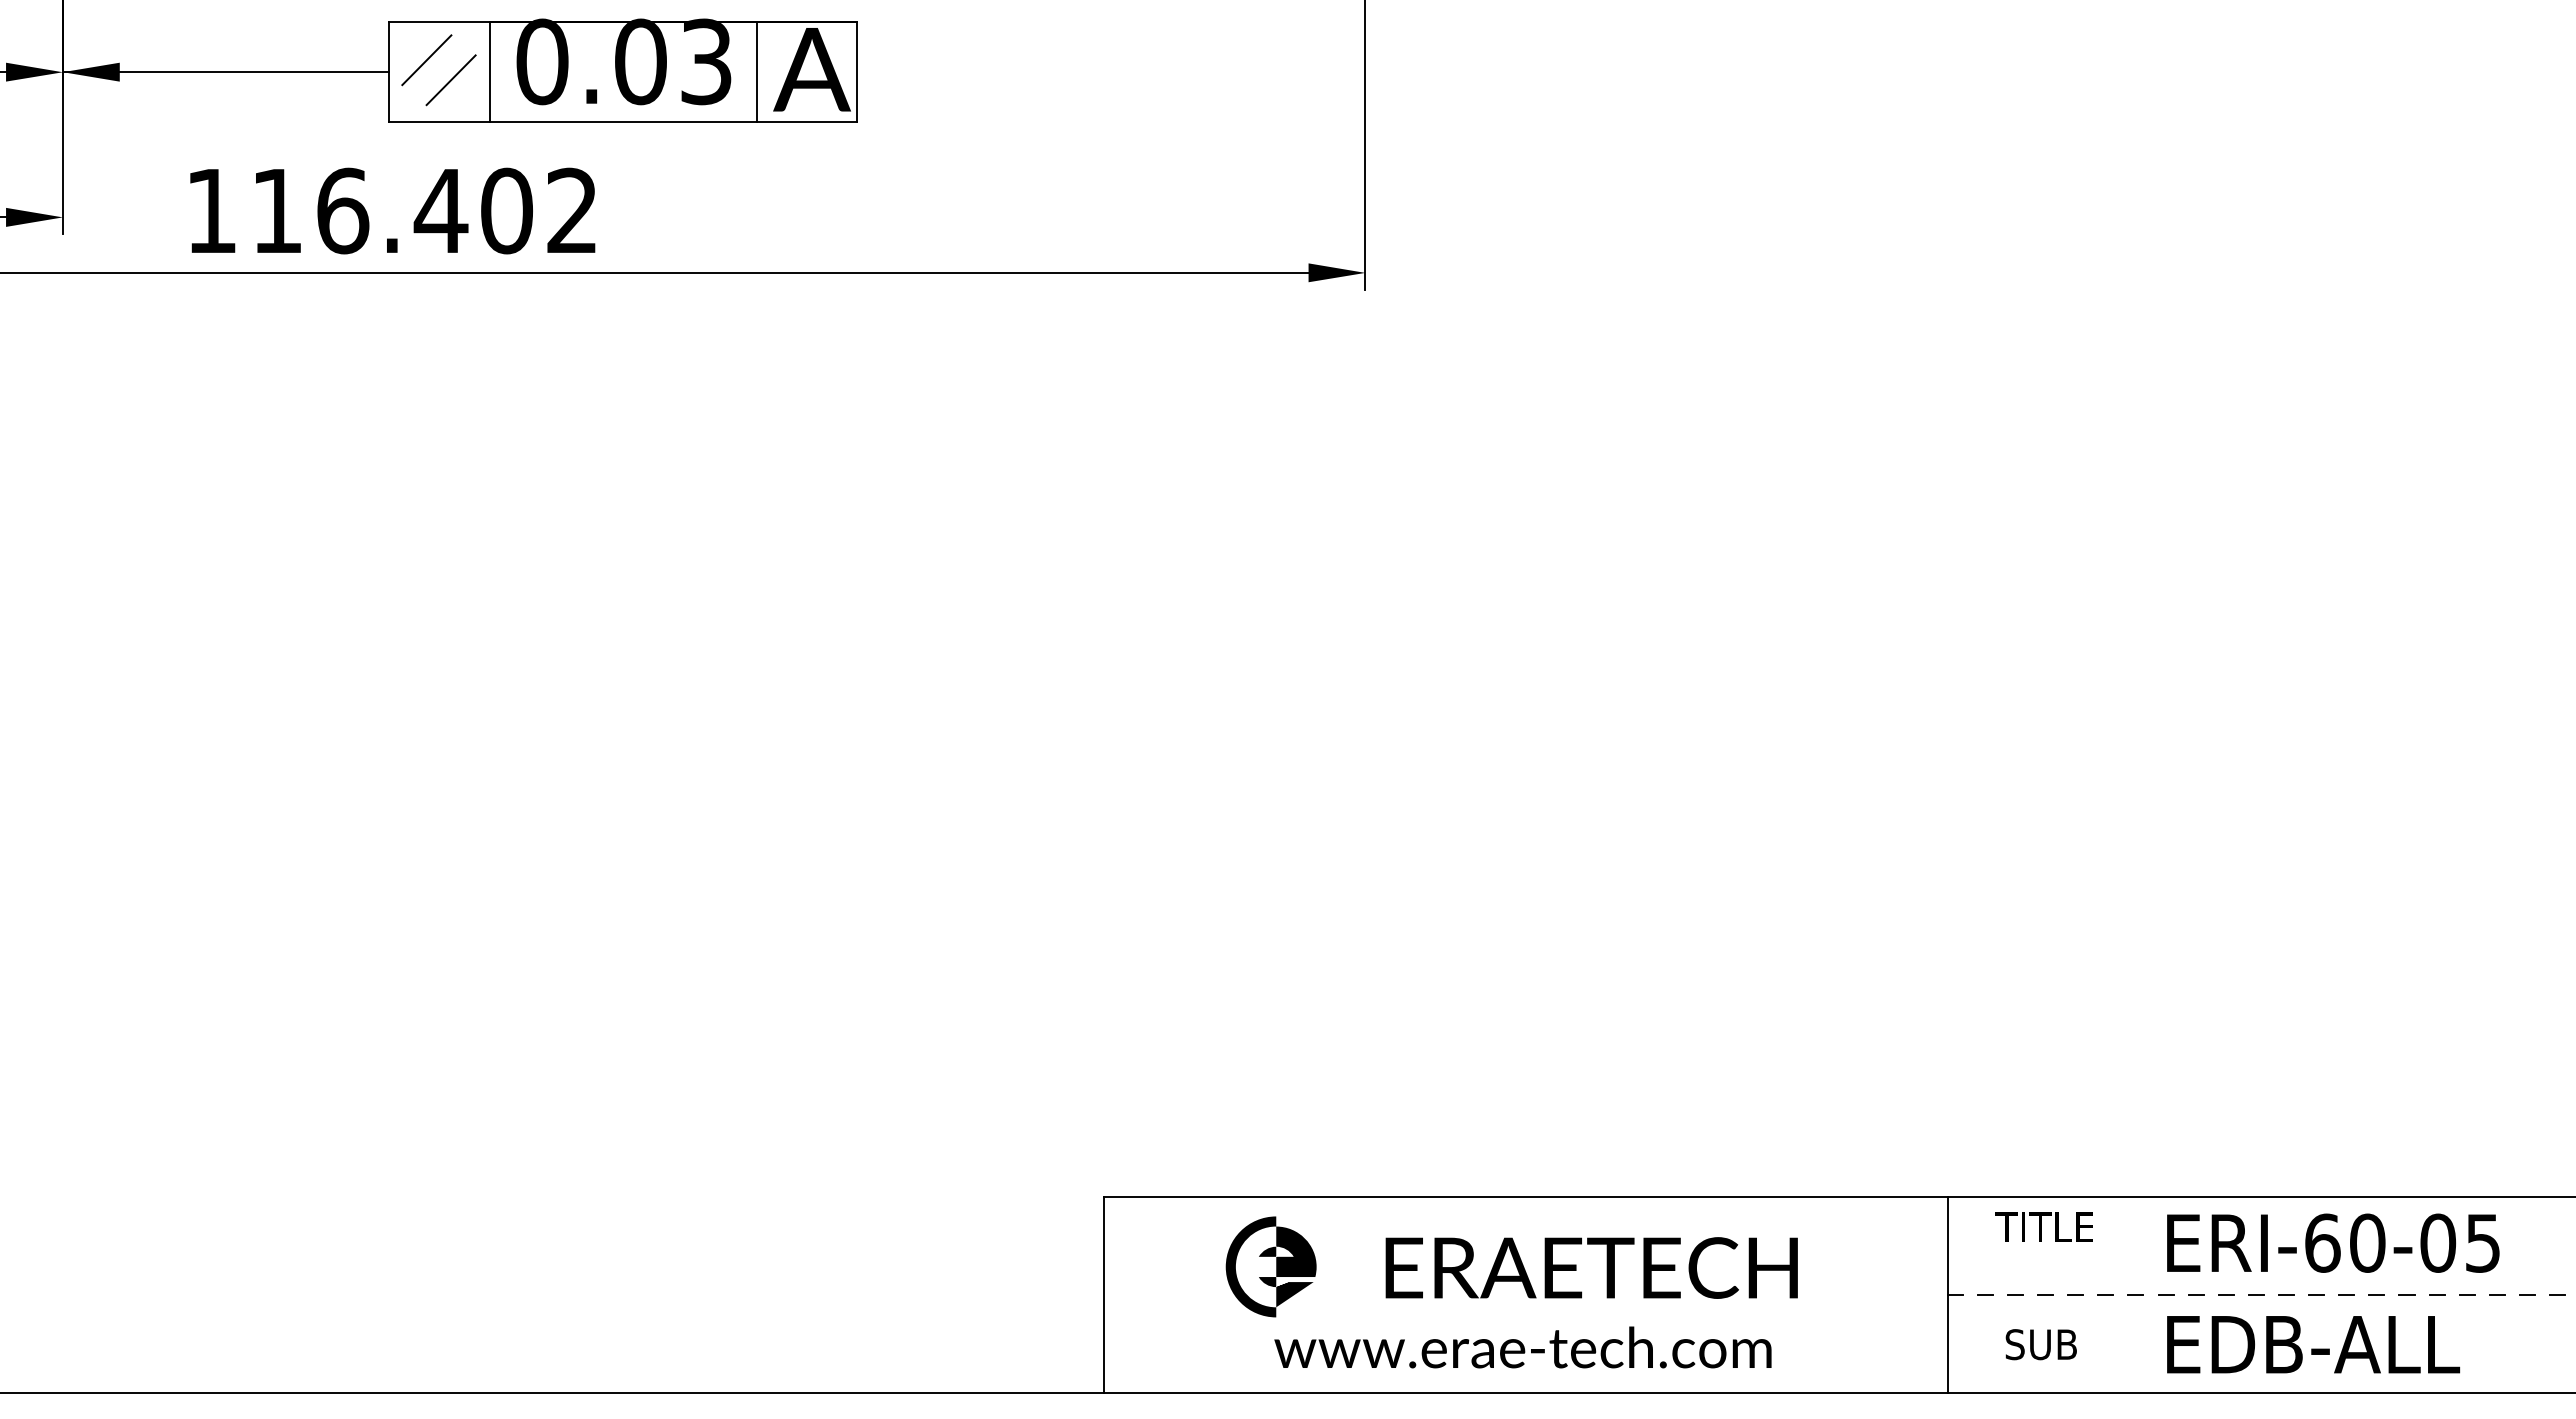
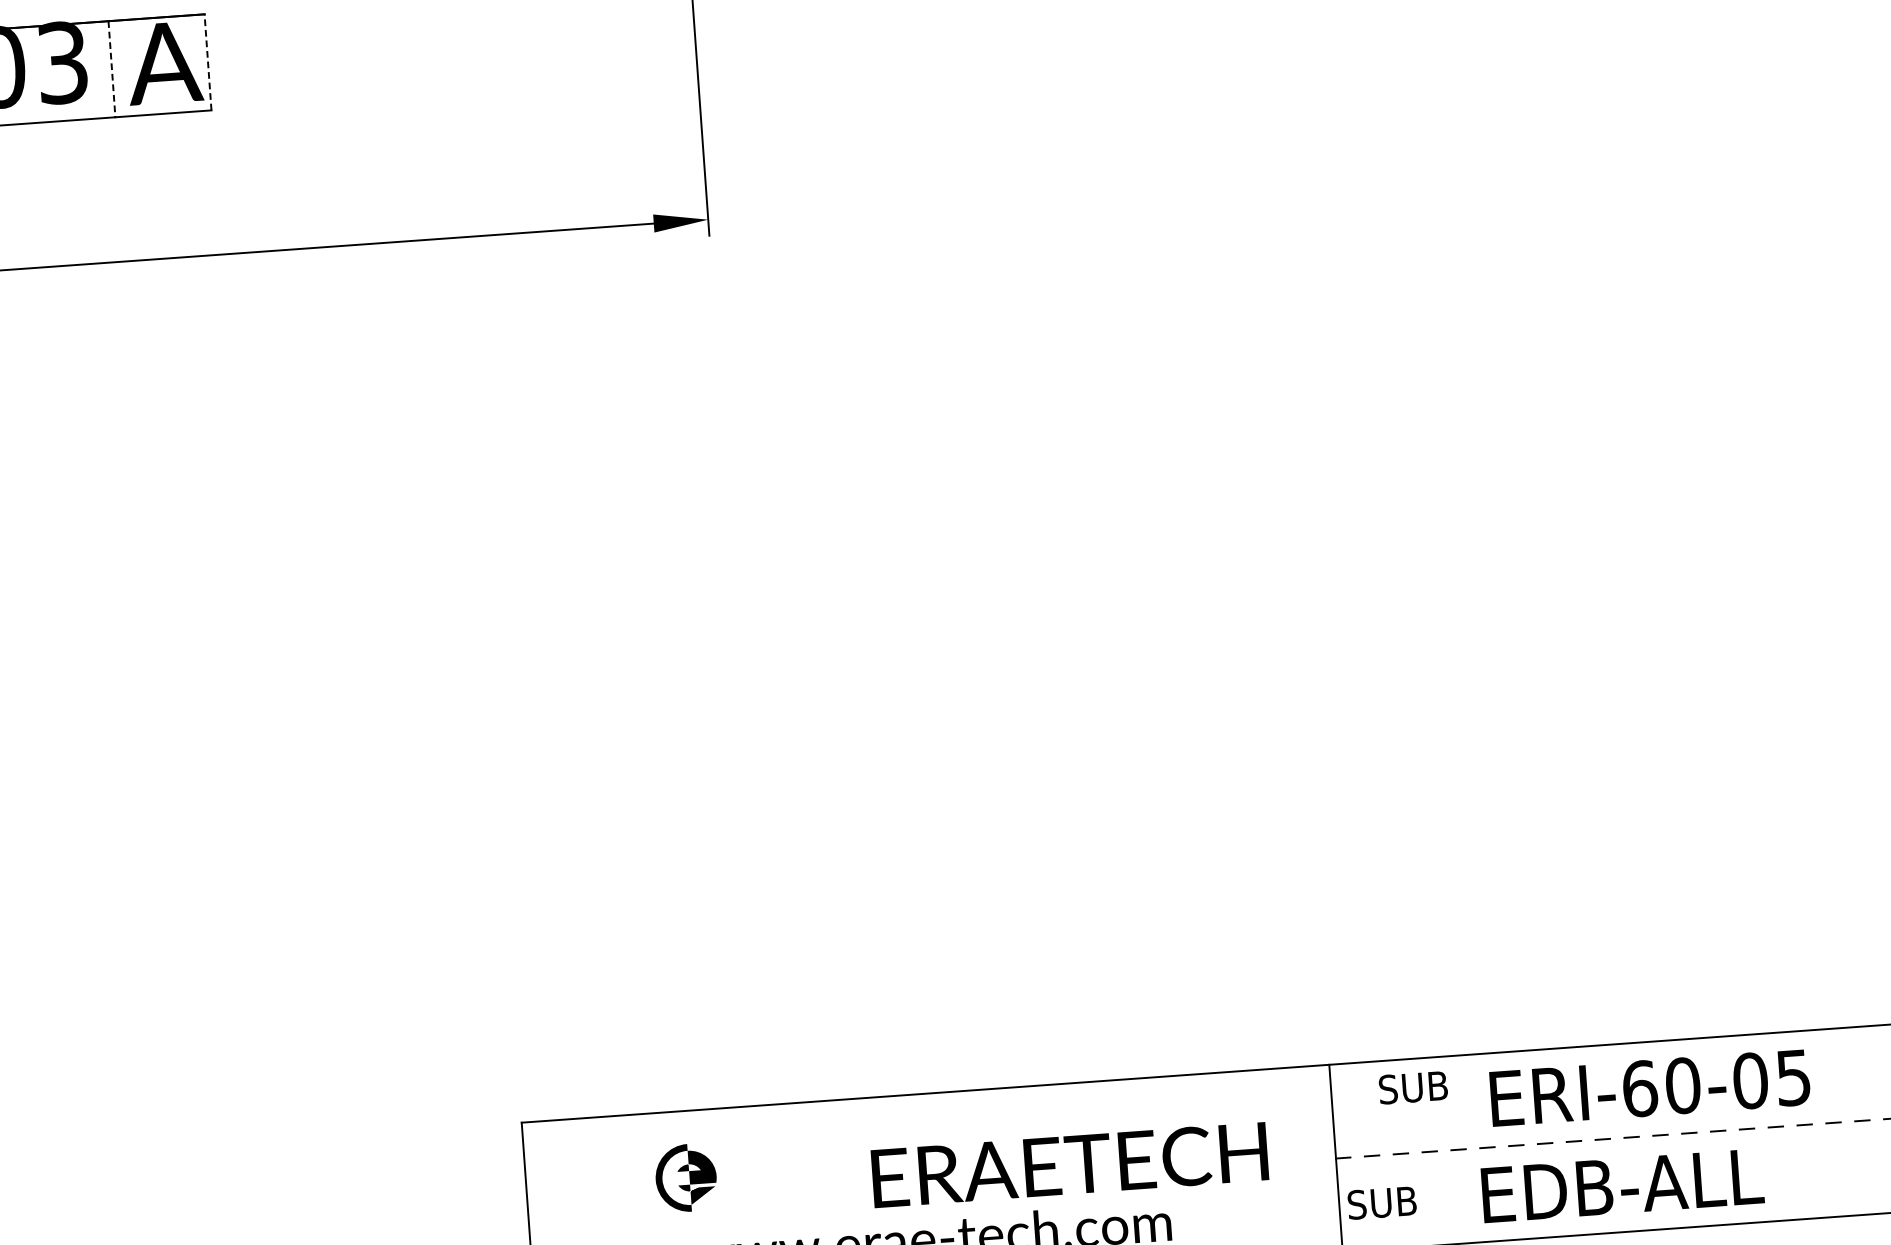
line: (857, 71) -> (208, 61), solid -> dashed
line: (757, 72) -> (112, 69), solid -> dashed
text: (2043, 1226) -> (1423, 1086), TITLE -> SUB
text: (2333, 1242) -> (1650, 1087), moved
part: (1270, 1266) -> (685, 1177), size x0.7
text: (1591, 1267) -> (1069, 1164), moved
text: (2040, 1344) -> (1381, 1202), moved
text: (2313, 1344) -> (1622, 1185), moved

